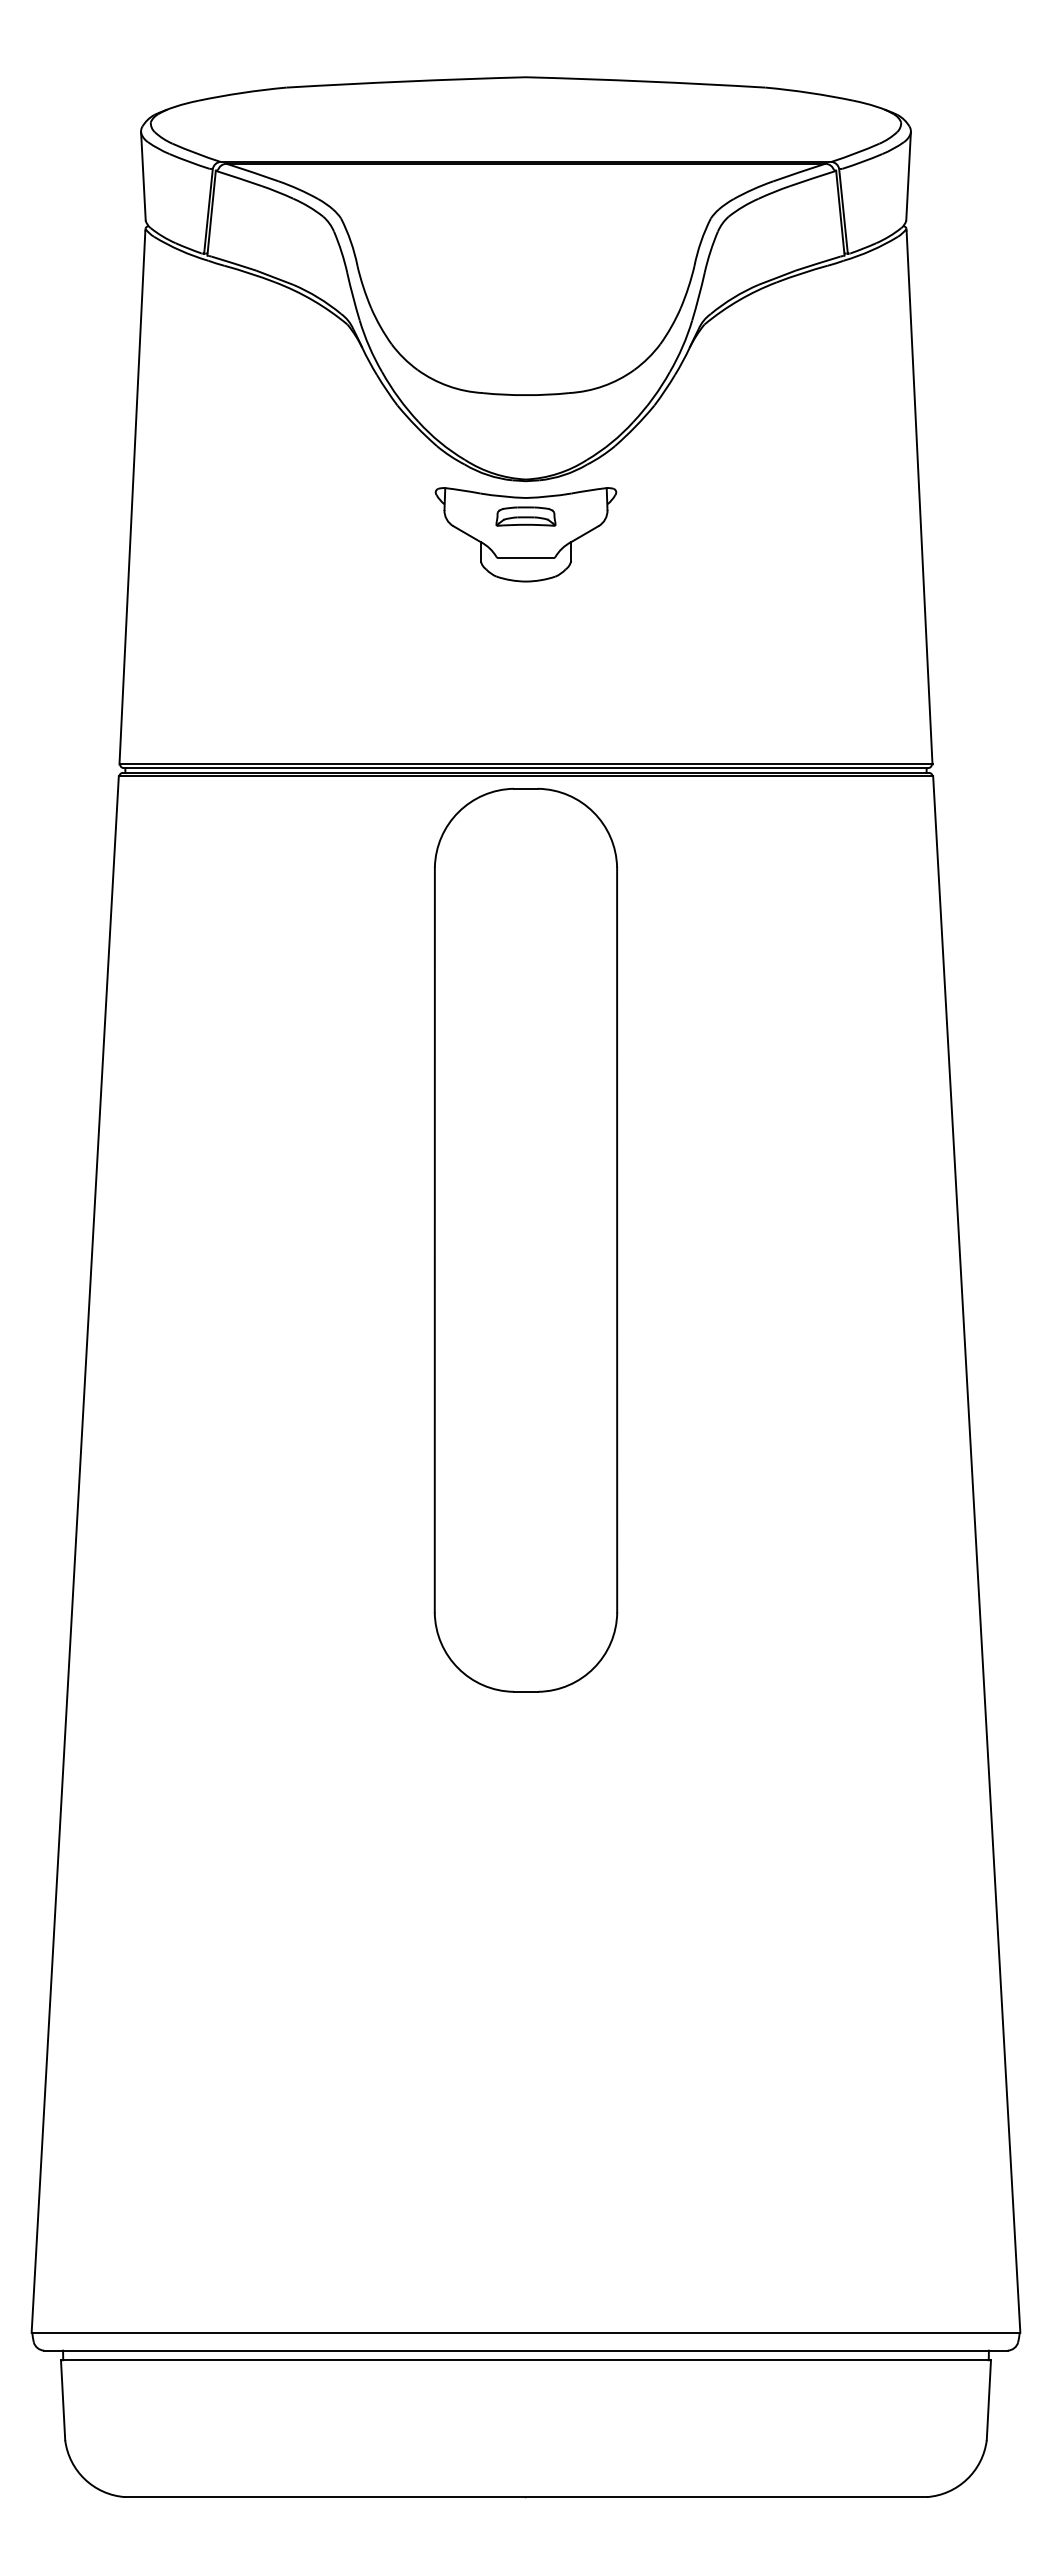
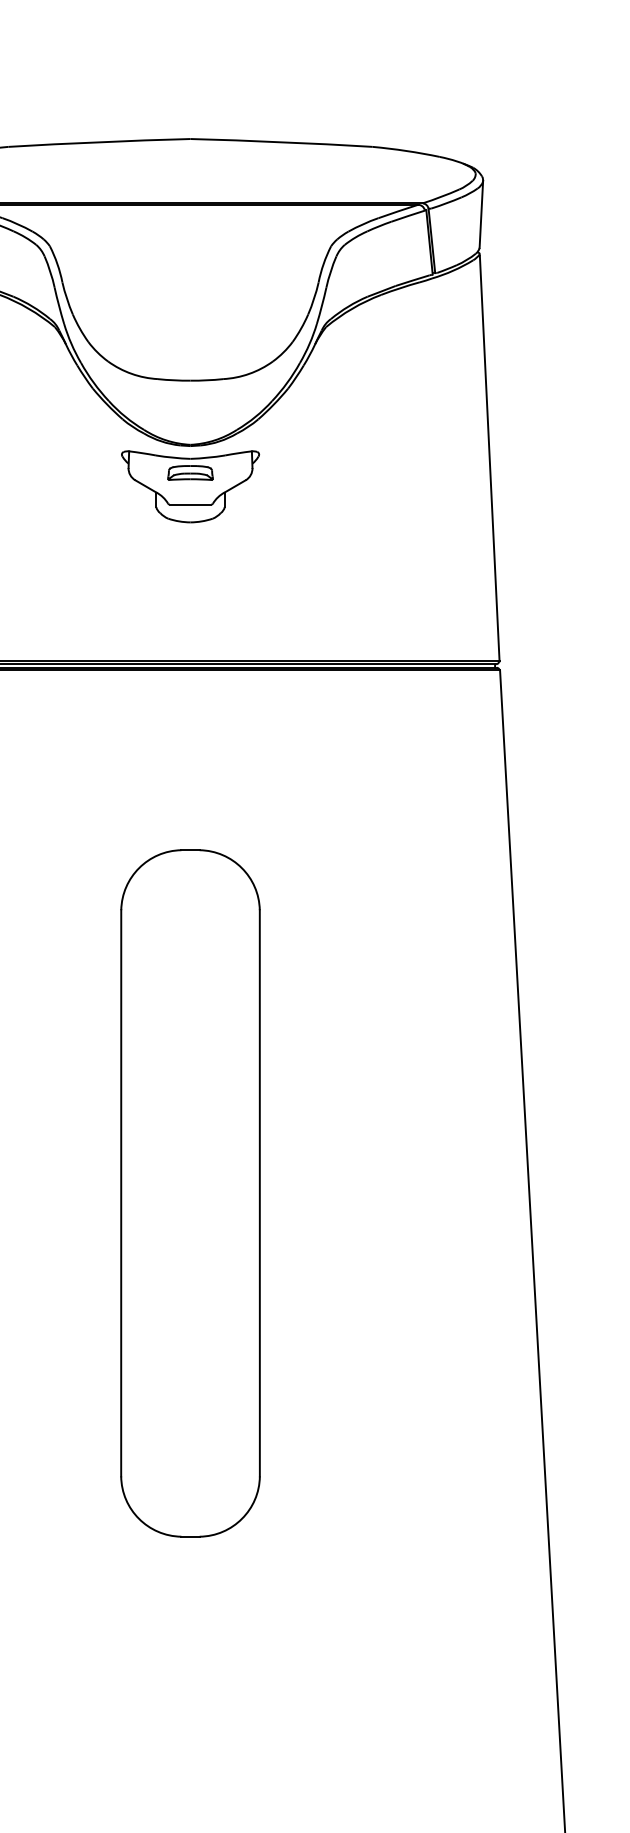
part: (525, 1239) -> (190, 1192), moved

